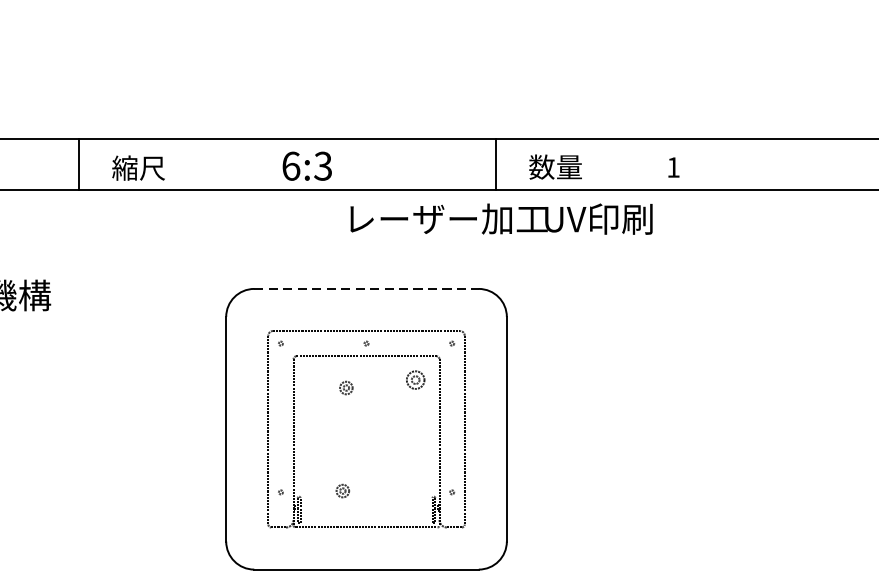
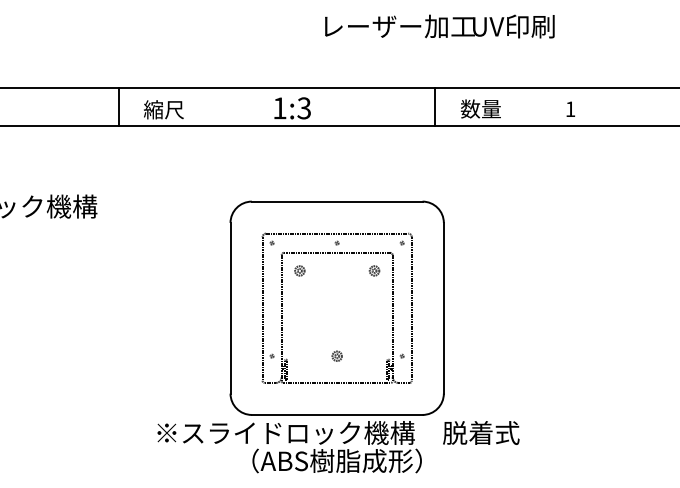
text: (290, 166) -> (279, 108), 6:3 -> 1:3
text: (501, 219) -> (439, 26), moved
line: (366, 288) -> (337, 201), dashed -> solid
part: (415, 379) -> (374, 270), size x0.71
part: (345, 387) -> (299, 270), moved
part: (341, 490) -> (336, 355), moved

